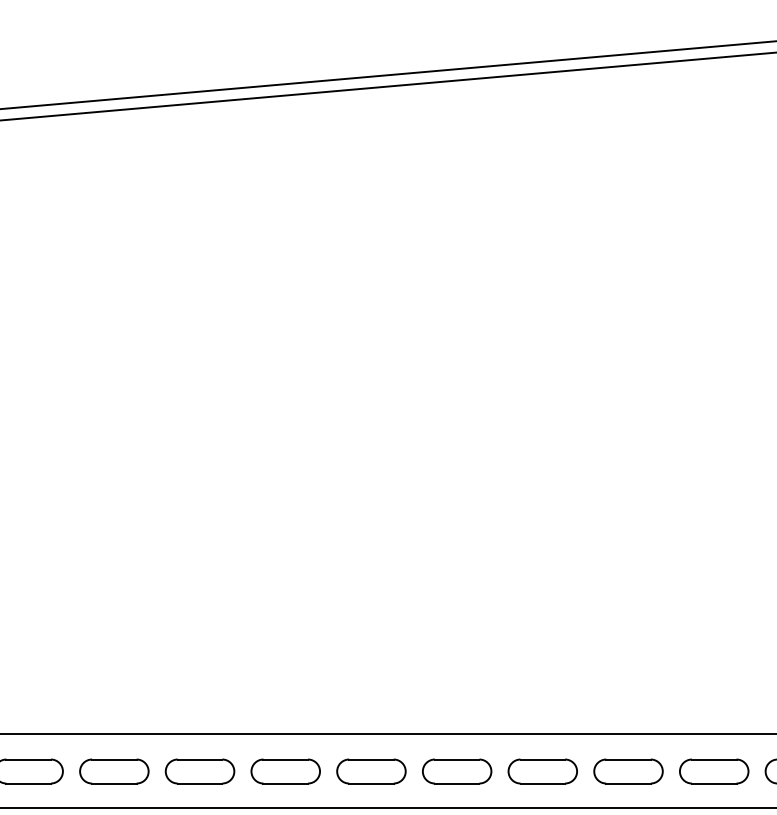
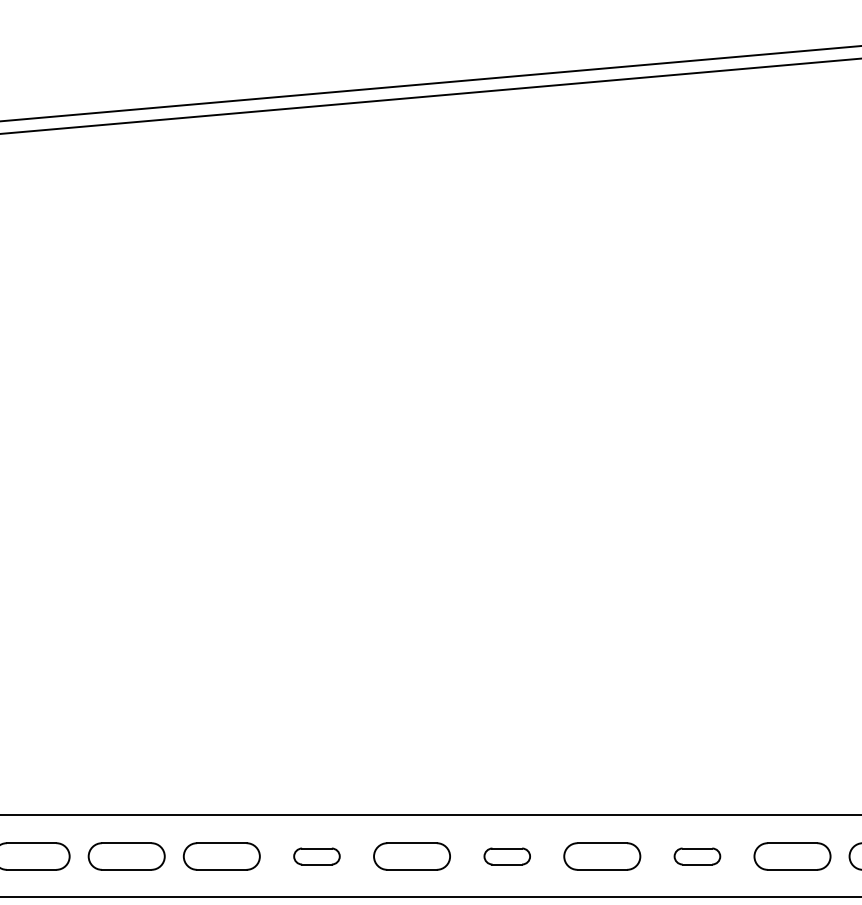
part: (285, 771) -> (316, 856), size x0.6
part: (457, 771) -> (507, 856), size x0.6
part: (628, 771) -> (697, 856), size x0.6

